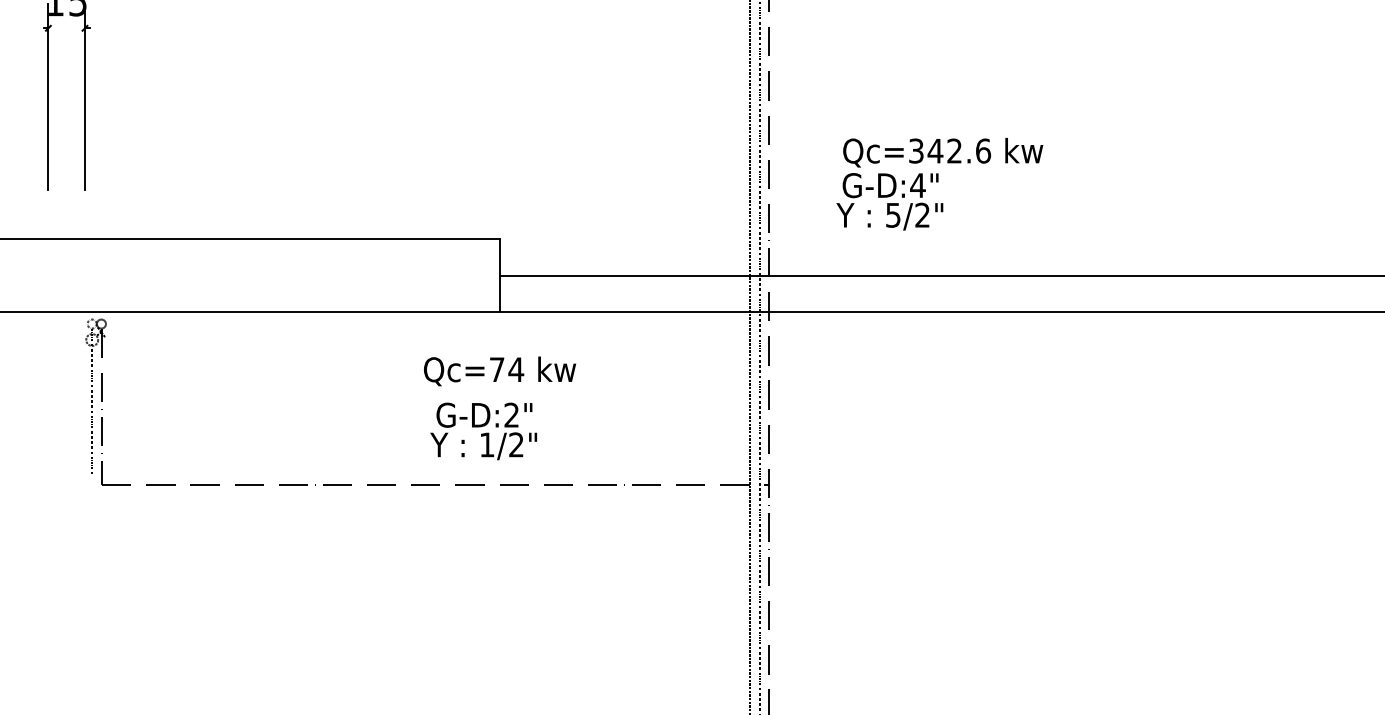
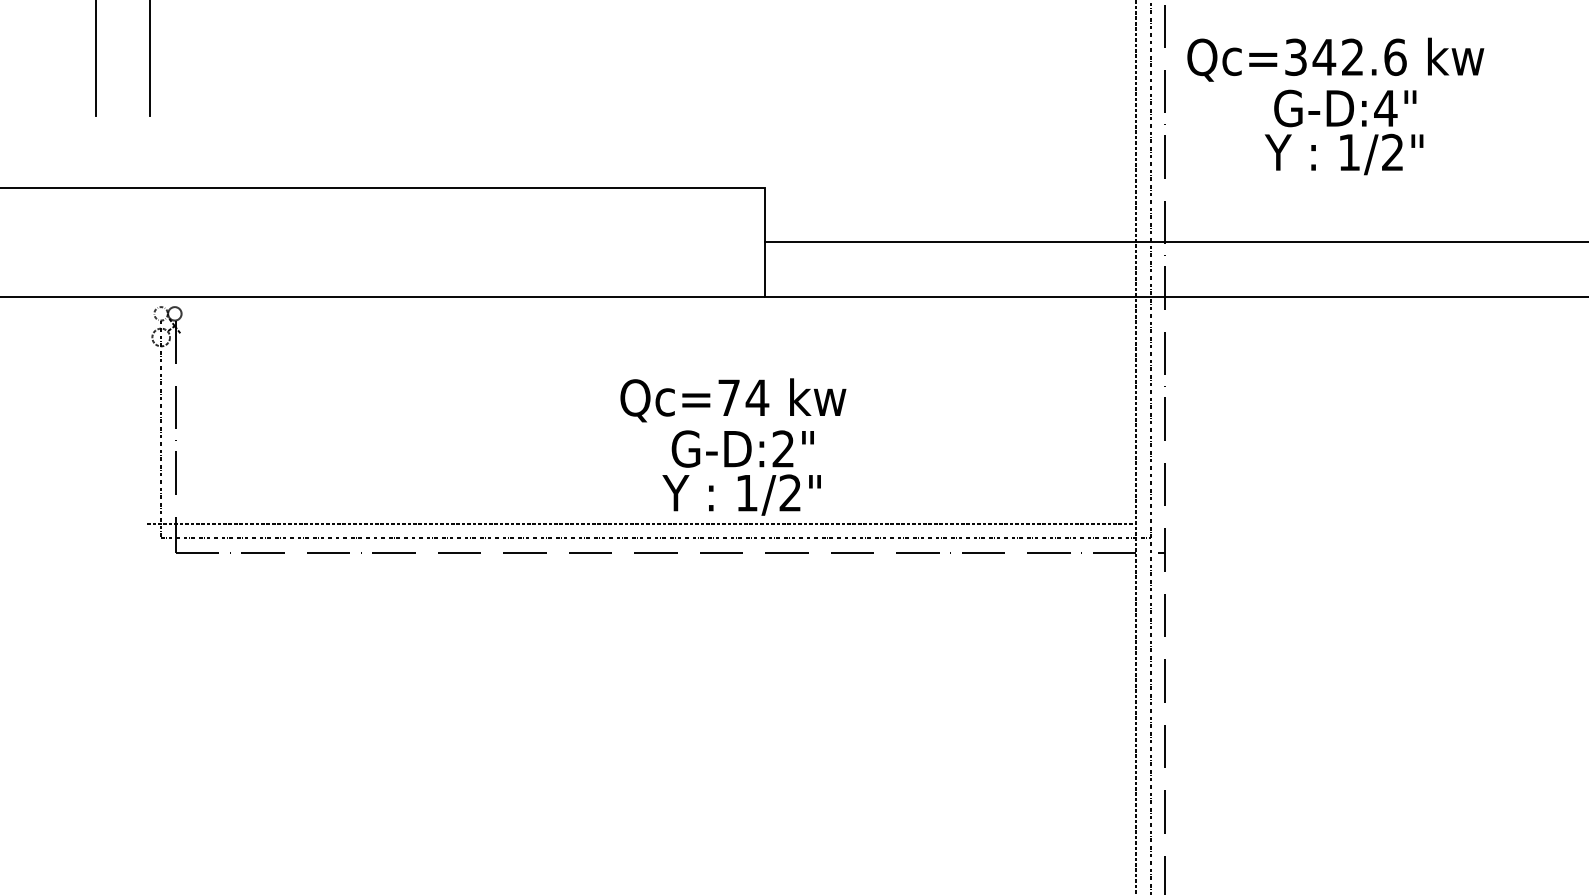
text: (943, 152) -> (1336, 59), moved
text: (893, 215) -> (1349, 152), 5/2" -> 1/2"
text: (499, 371) -> (732, 400), moved
line: (415, 465) -> (640, 523), added
line: (425, 475) -> (655, 538), added

